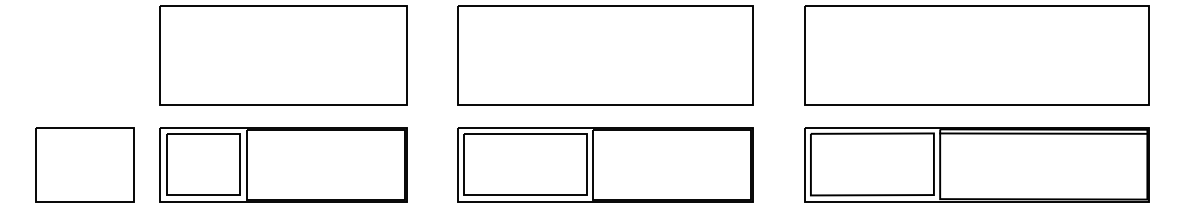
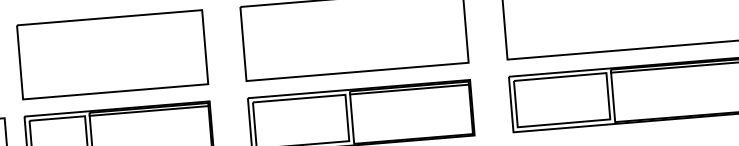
line: (325, 133) -> (148, 110), added
line: (671, 133) -> (409, 89), added

